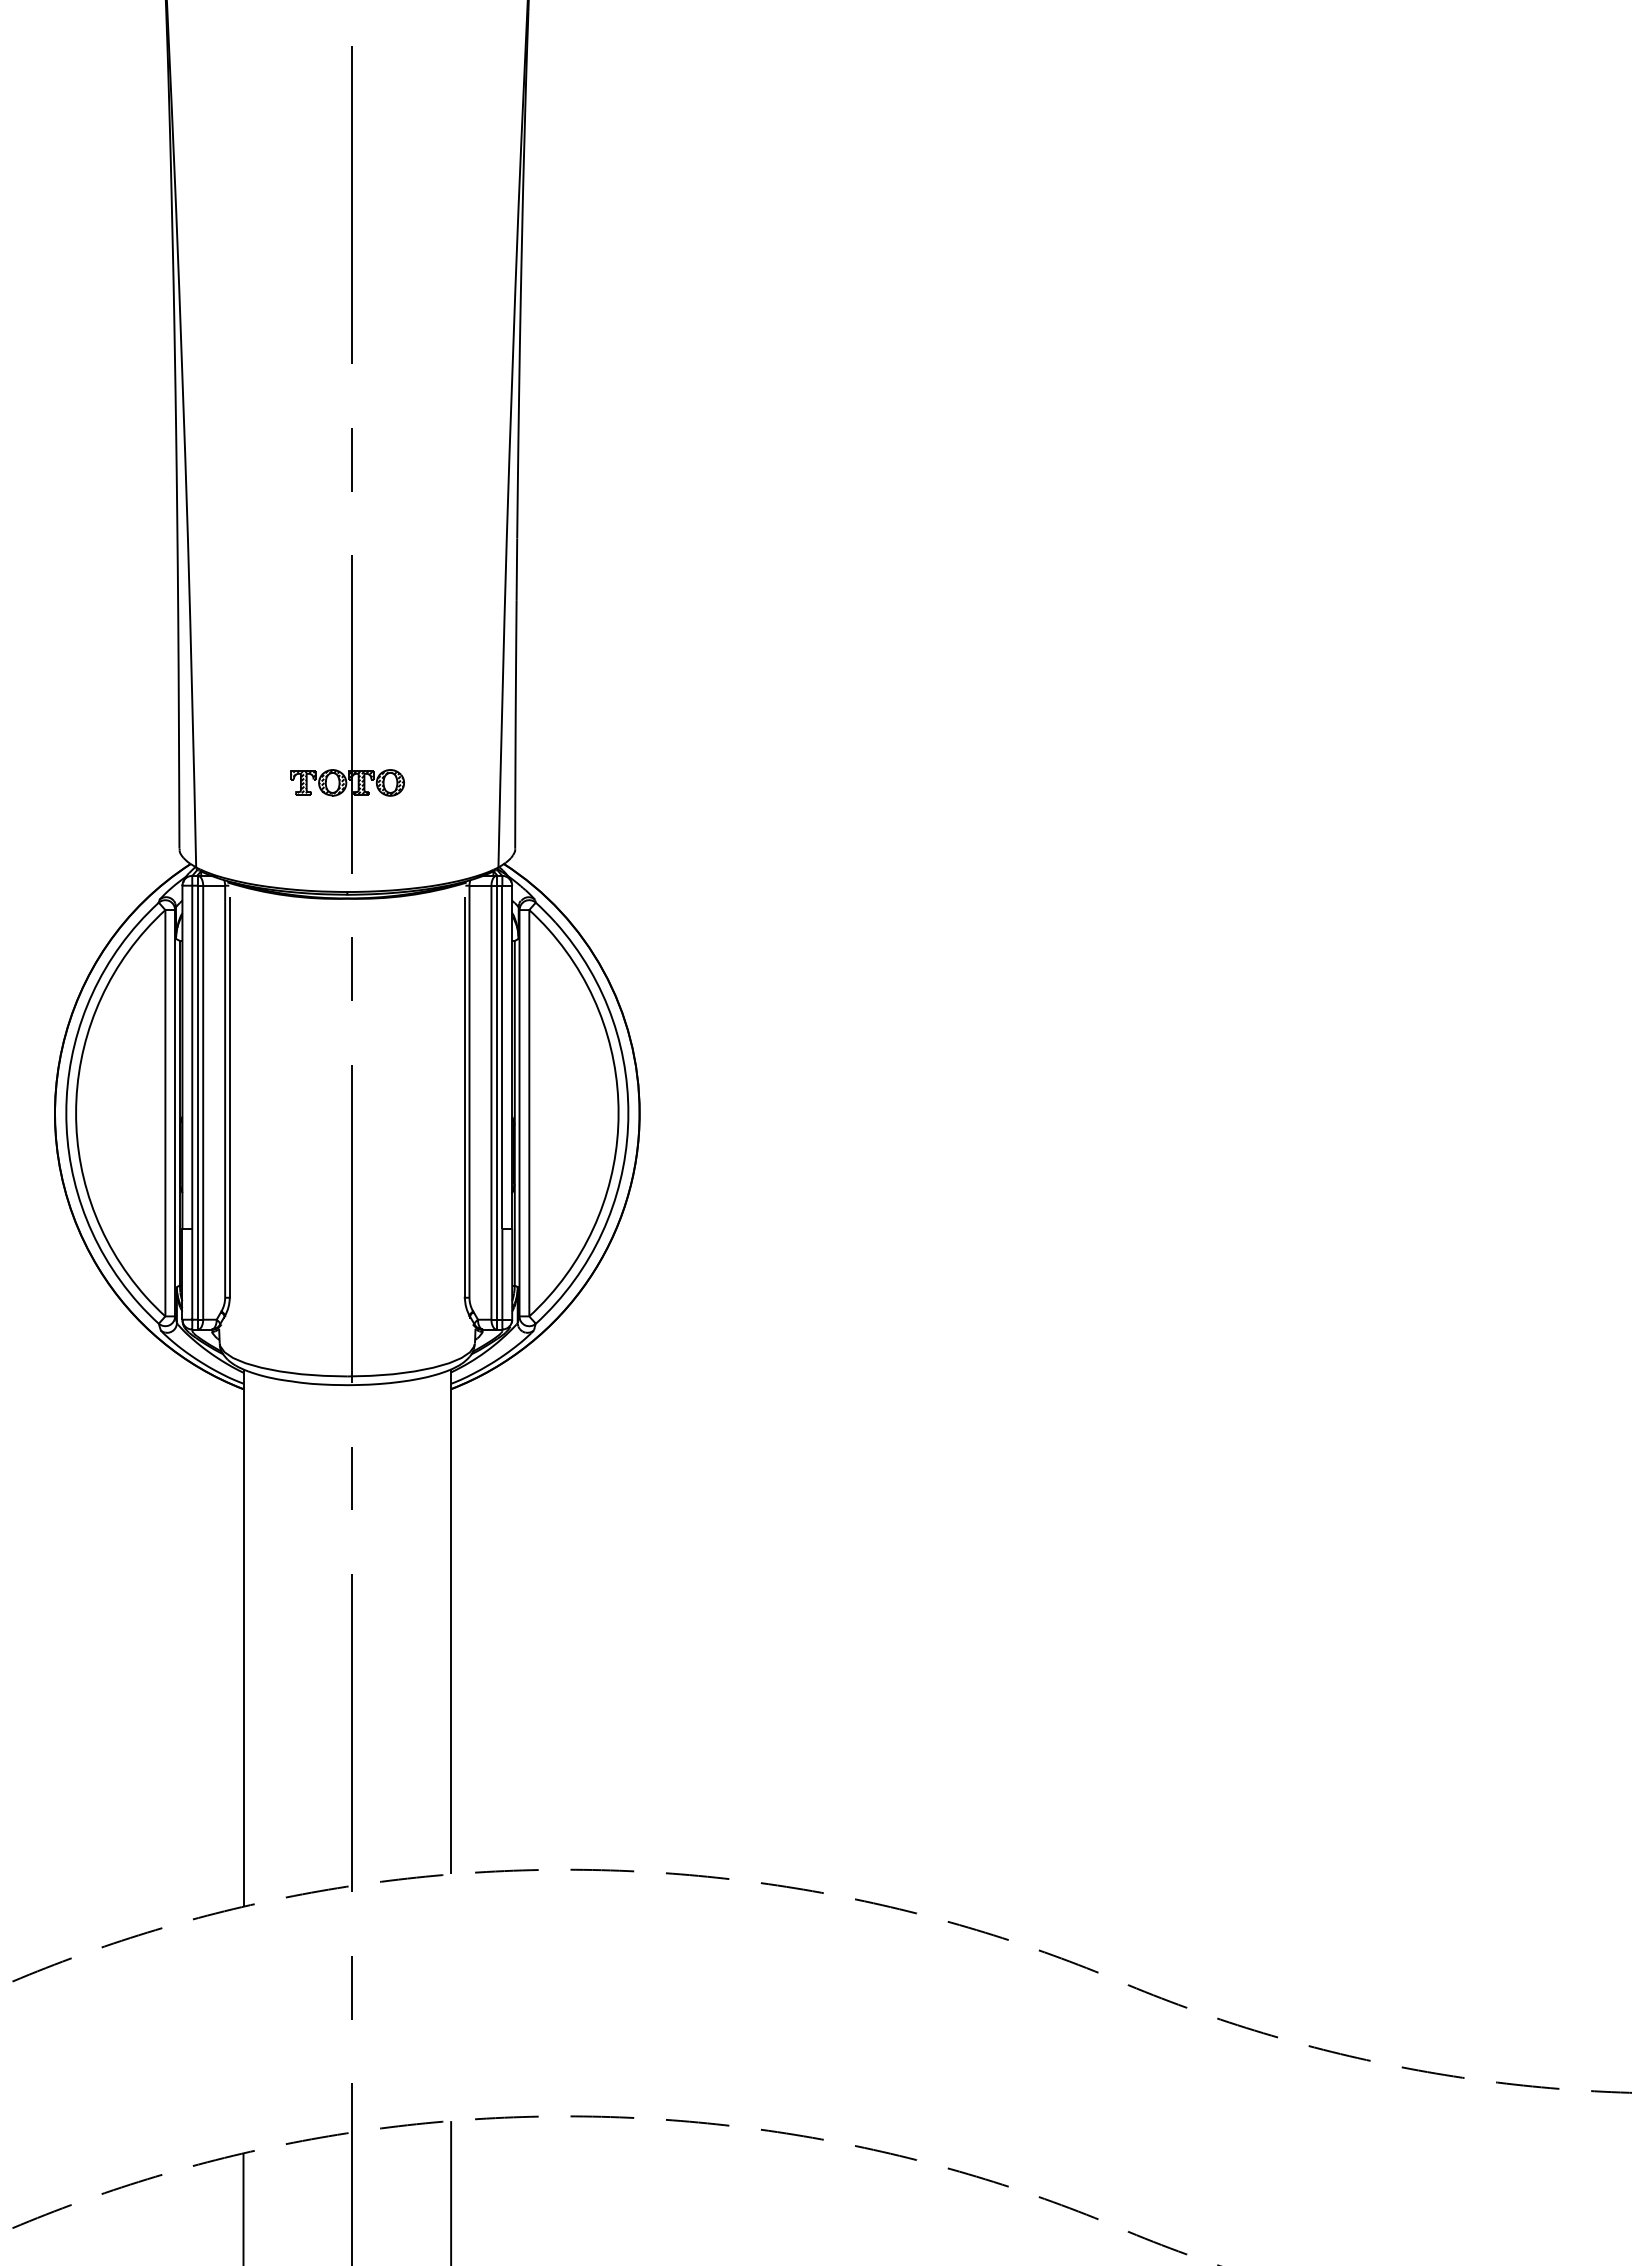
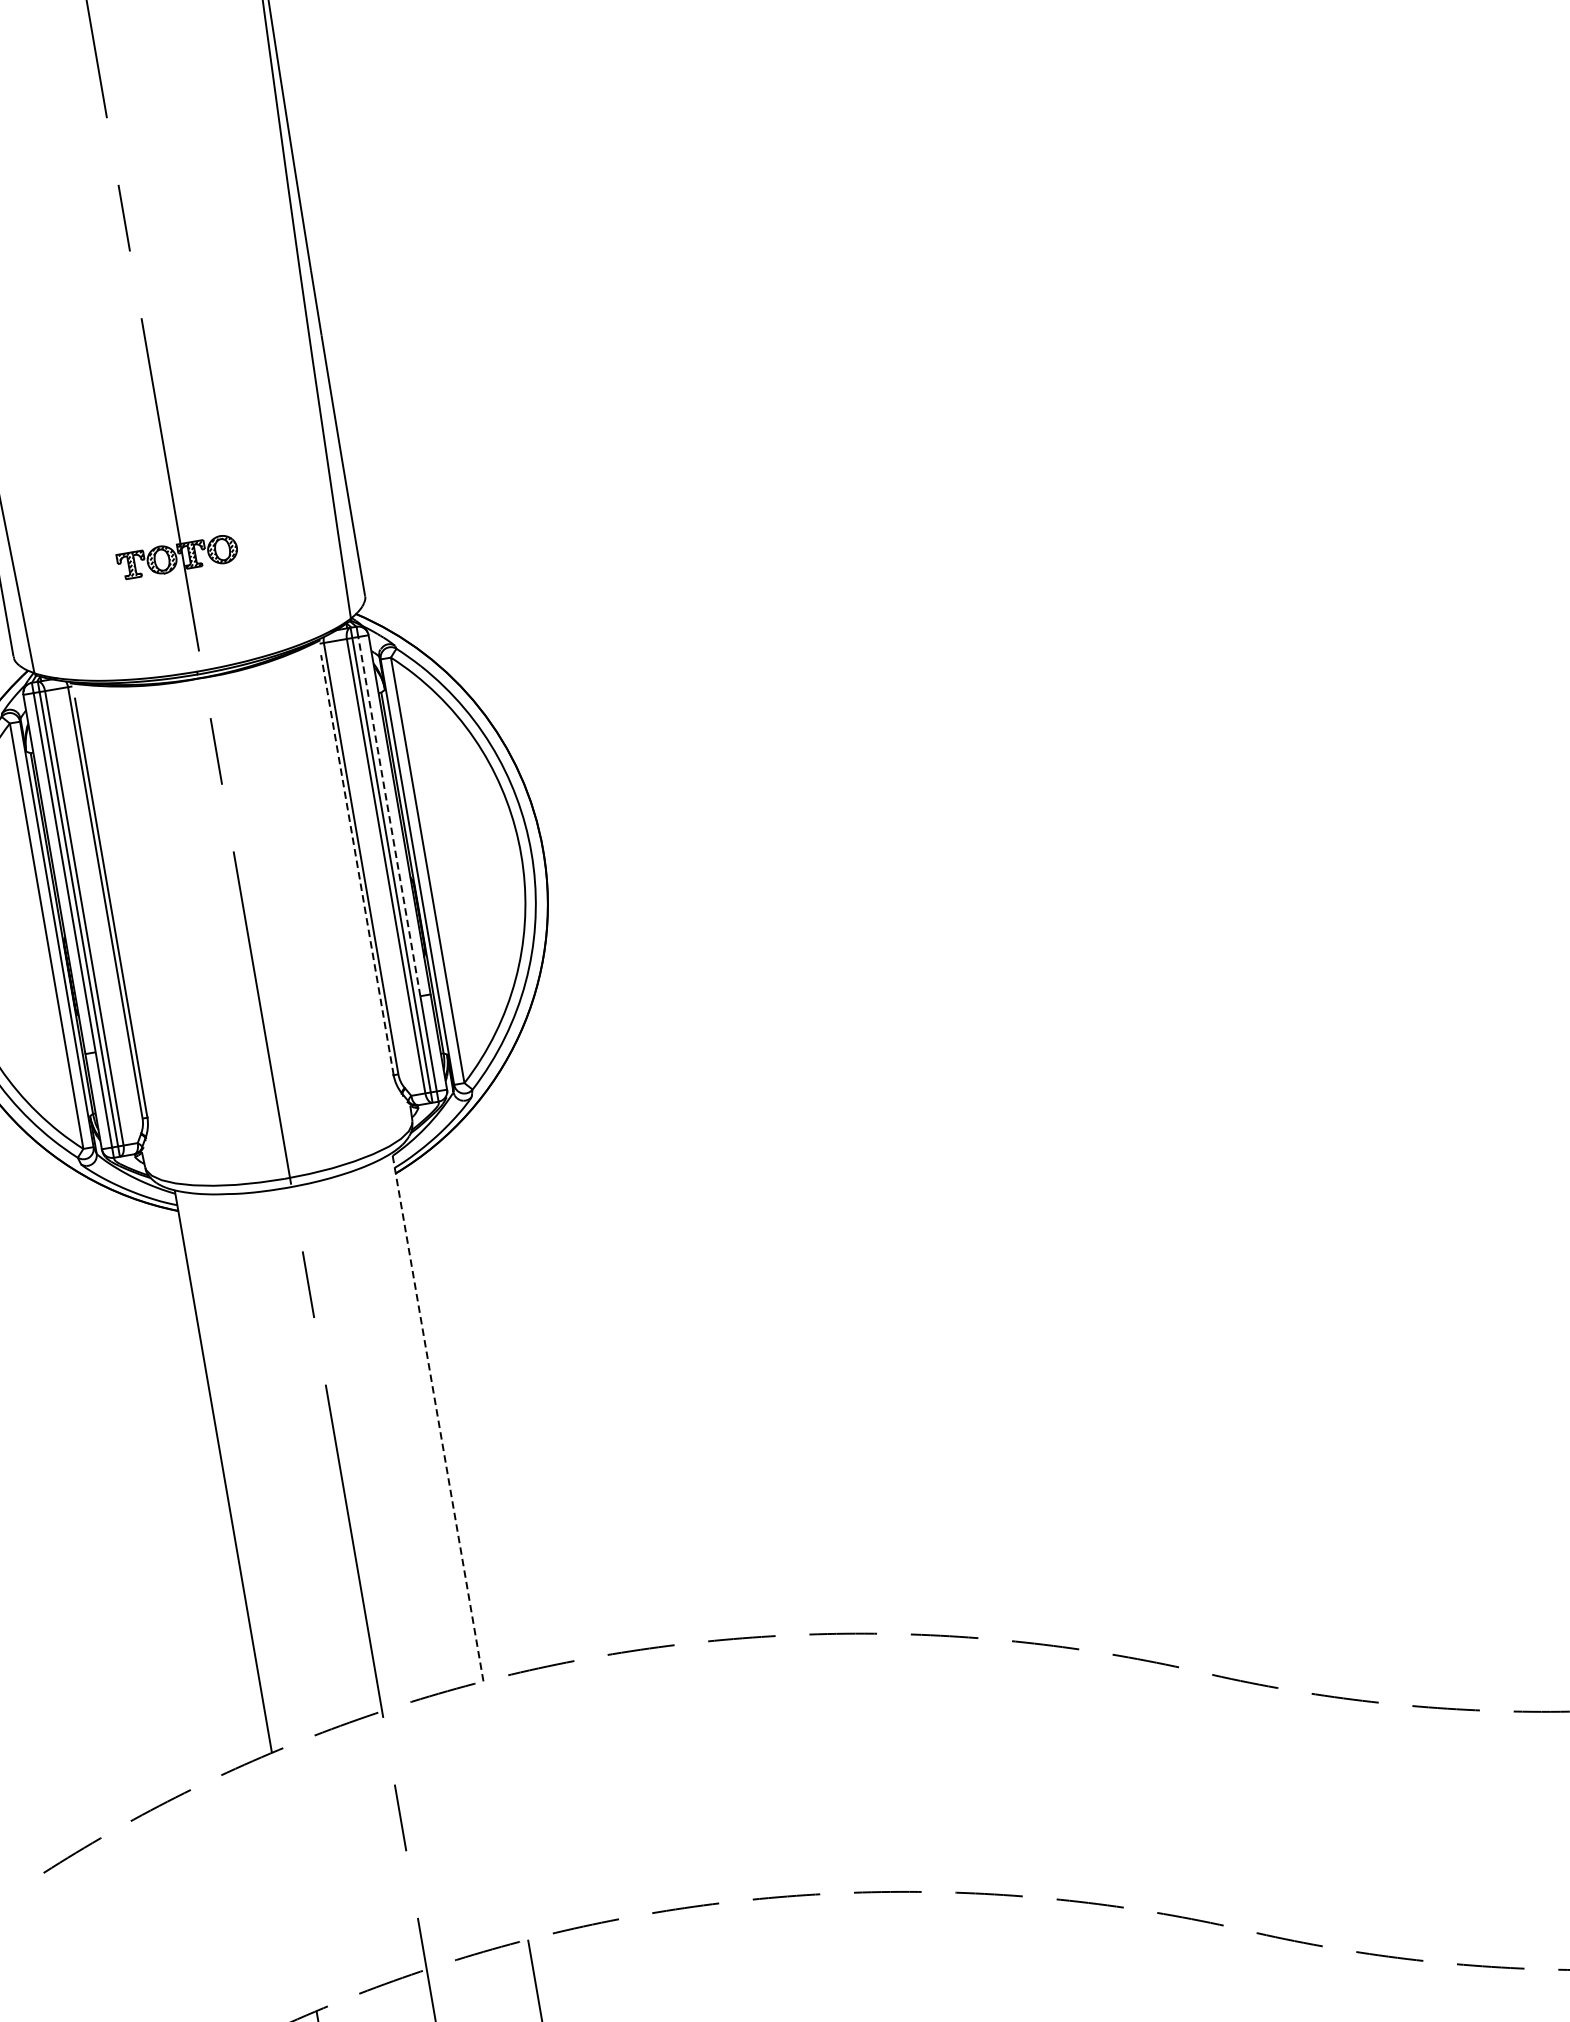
line: (502, 1053) -> (388, 812), solid -> dashed
line: (464, 1097) -> (356, 865), solid -> dashed
line: (451, 1621) -> (438, 1416), solid -> dashed

